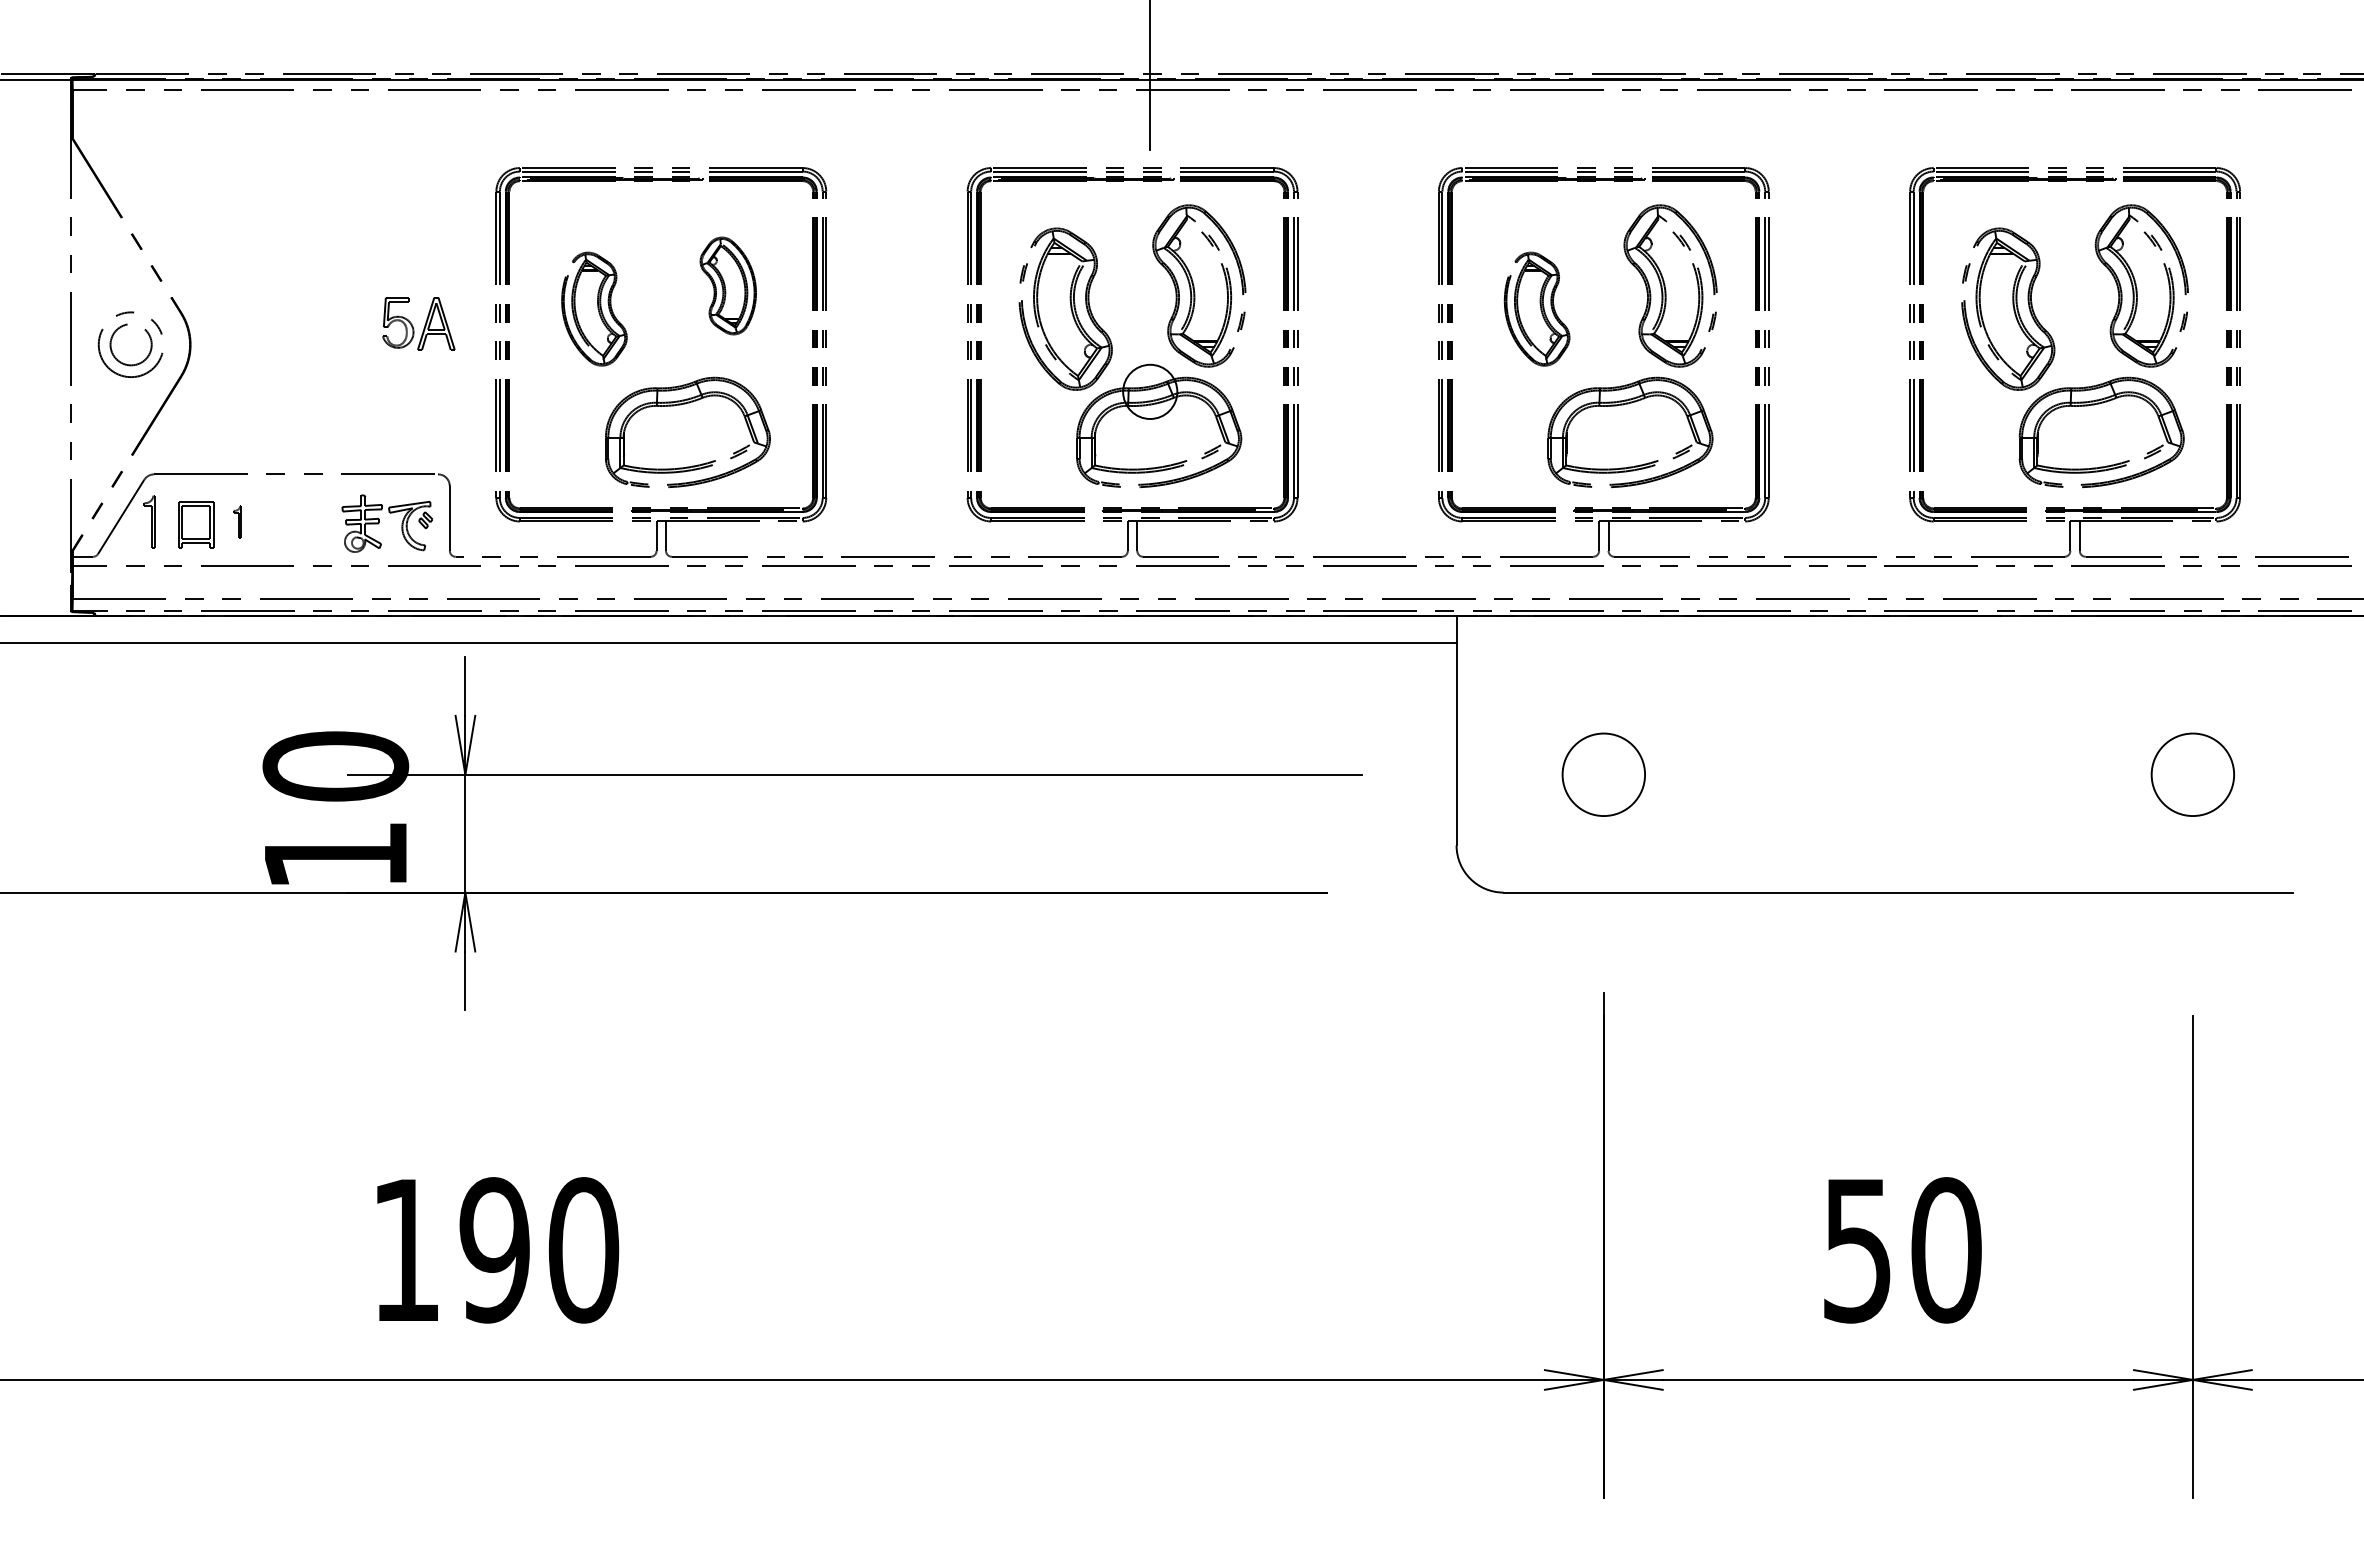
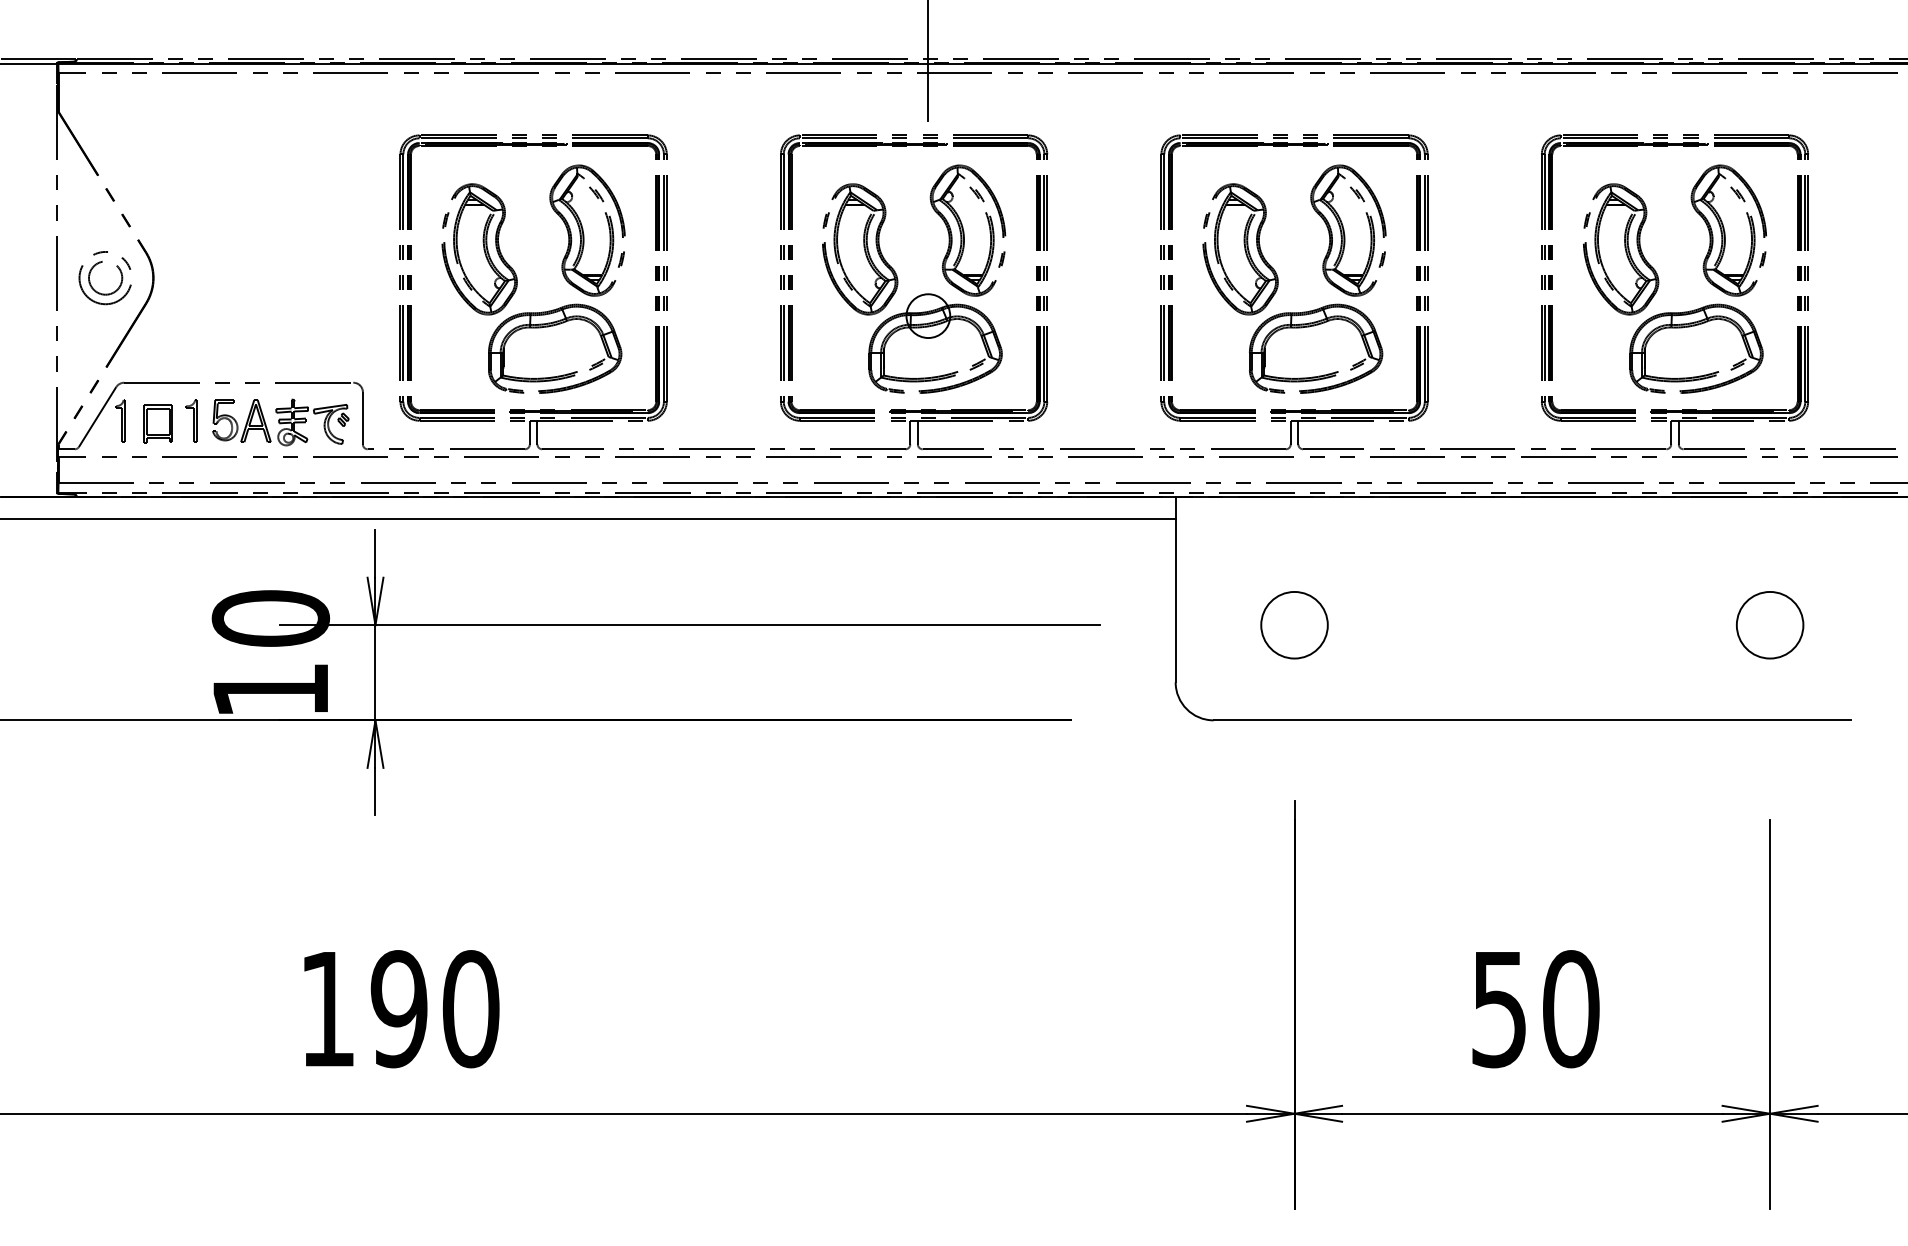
part: (728, 285) -> (587, 230), size x1.67
part: (594, 308) -> (479, 248), size x1.43
part: (1537, 308) -> (1240, 248), size x1.43
part: (418, 323) -> (241, 420), moved
part: (237, 521) -> (191, 420), size x1.67

